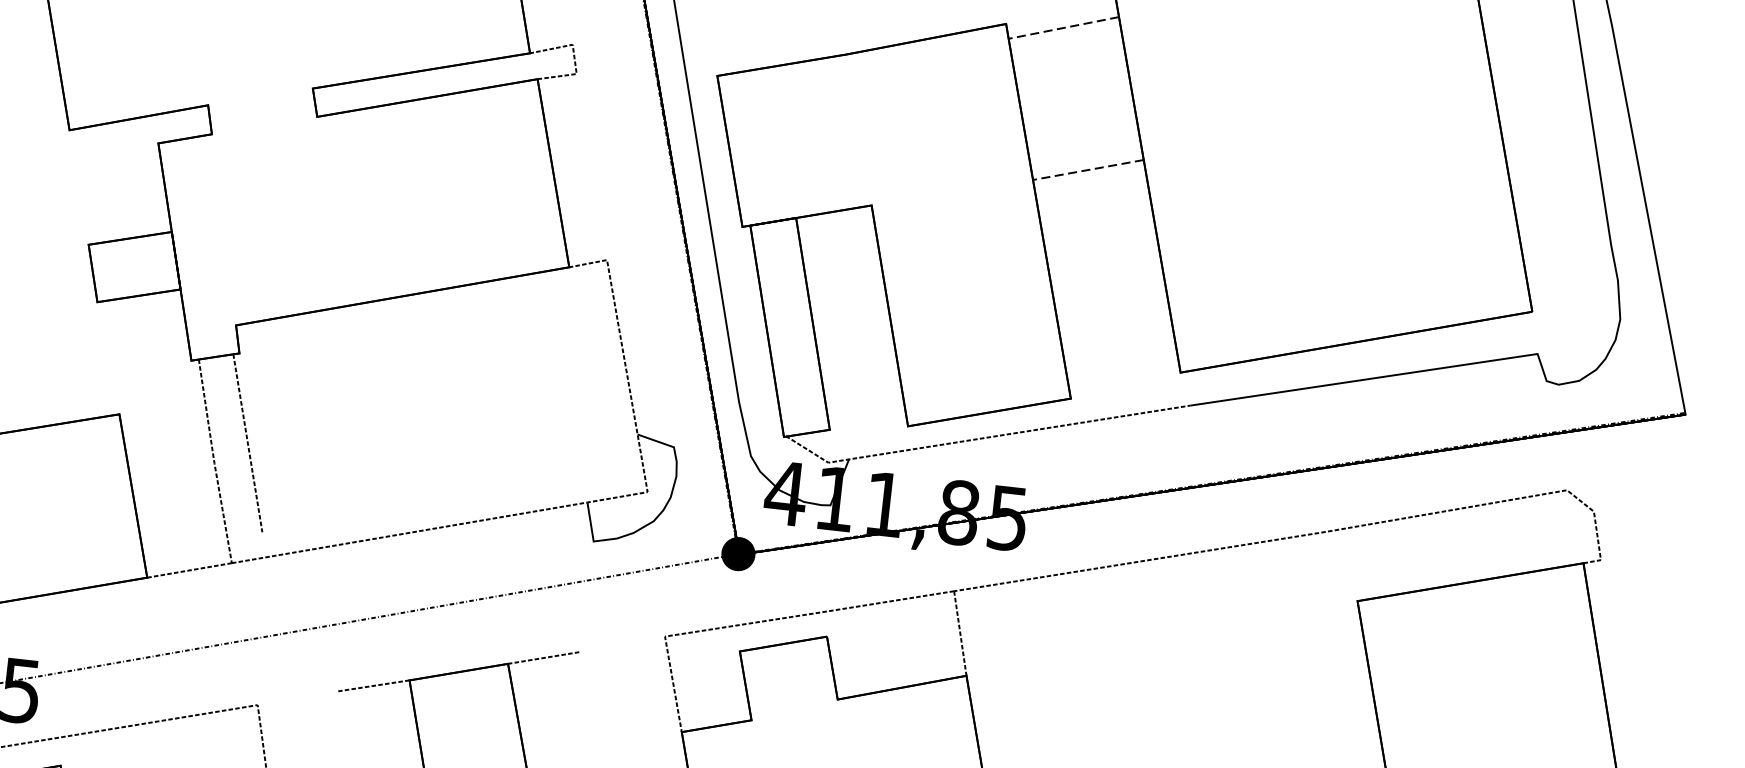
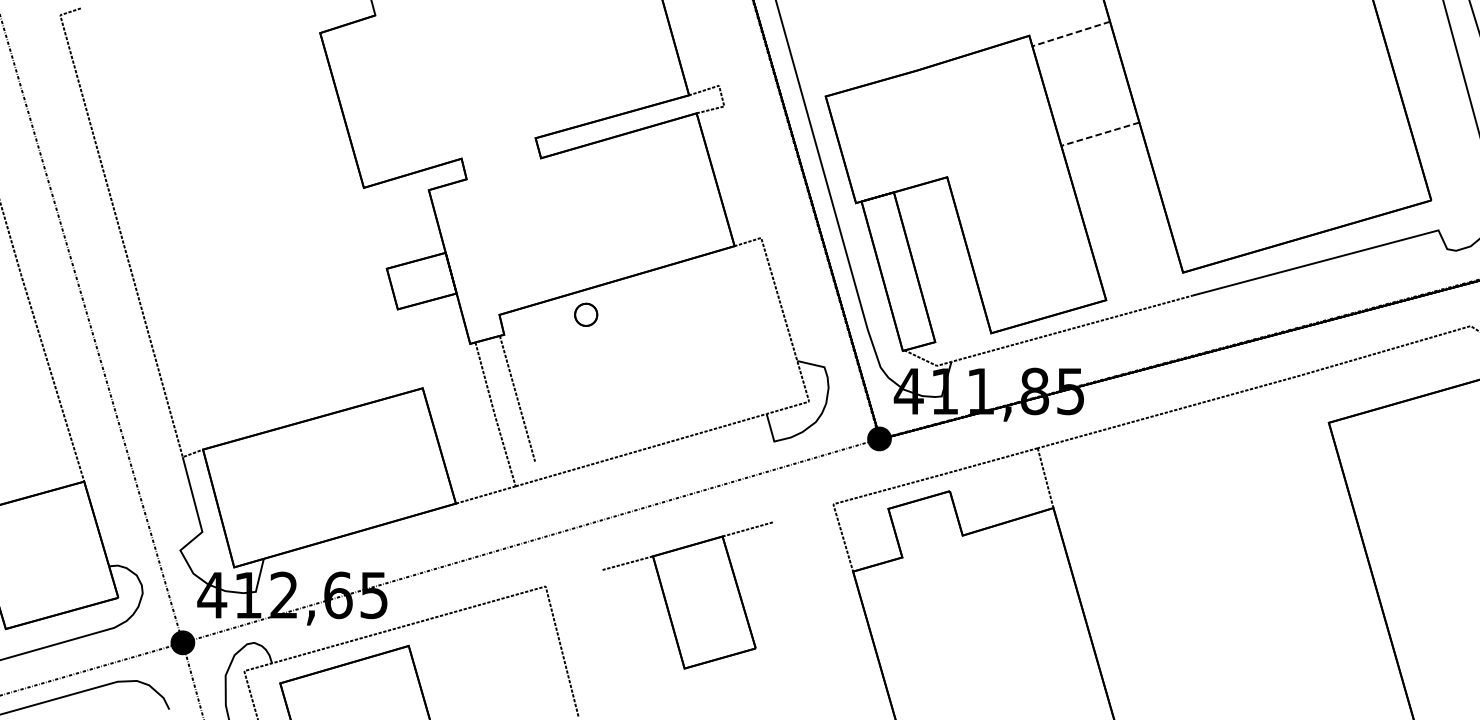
part: (355, 338) -> (586, 314), added

